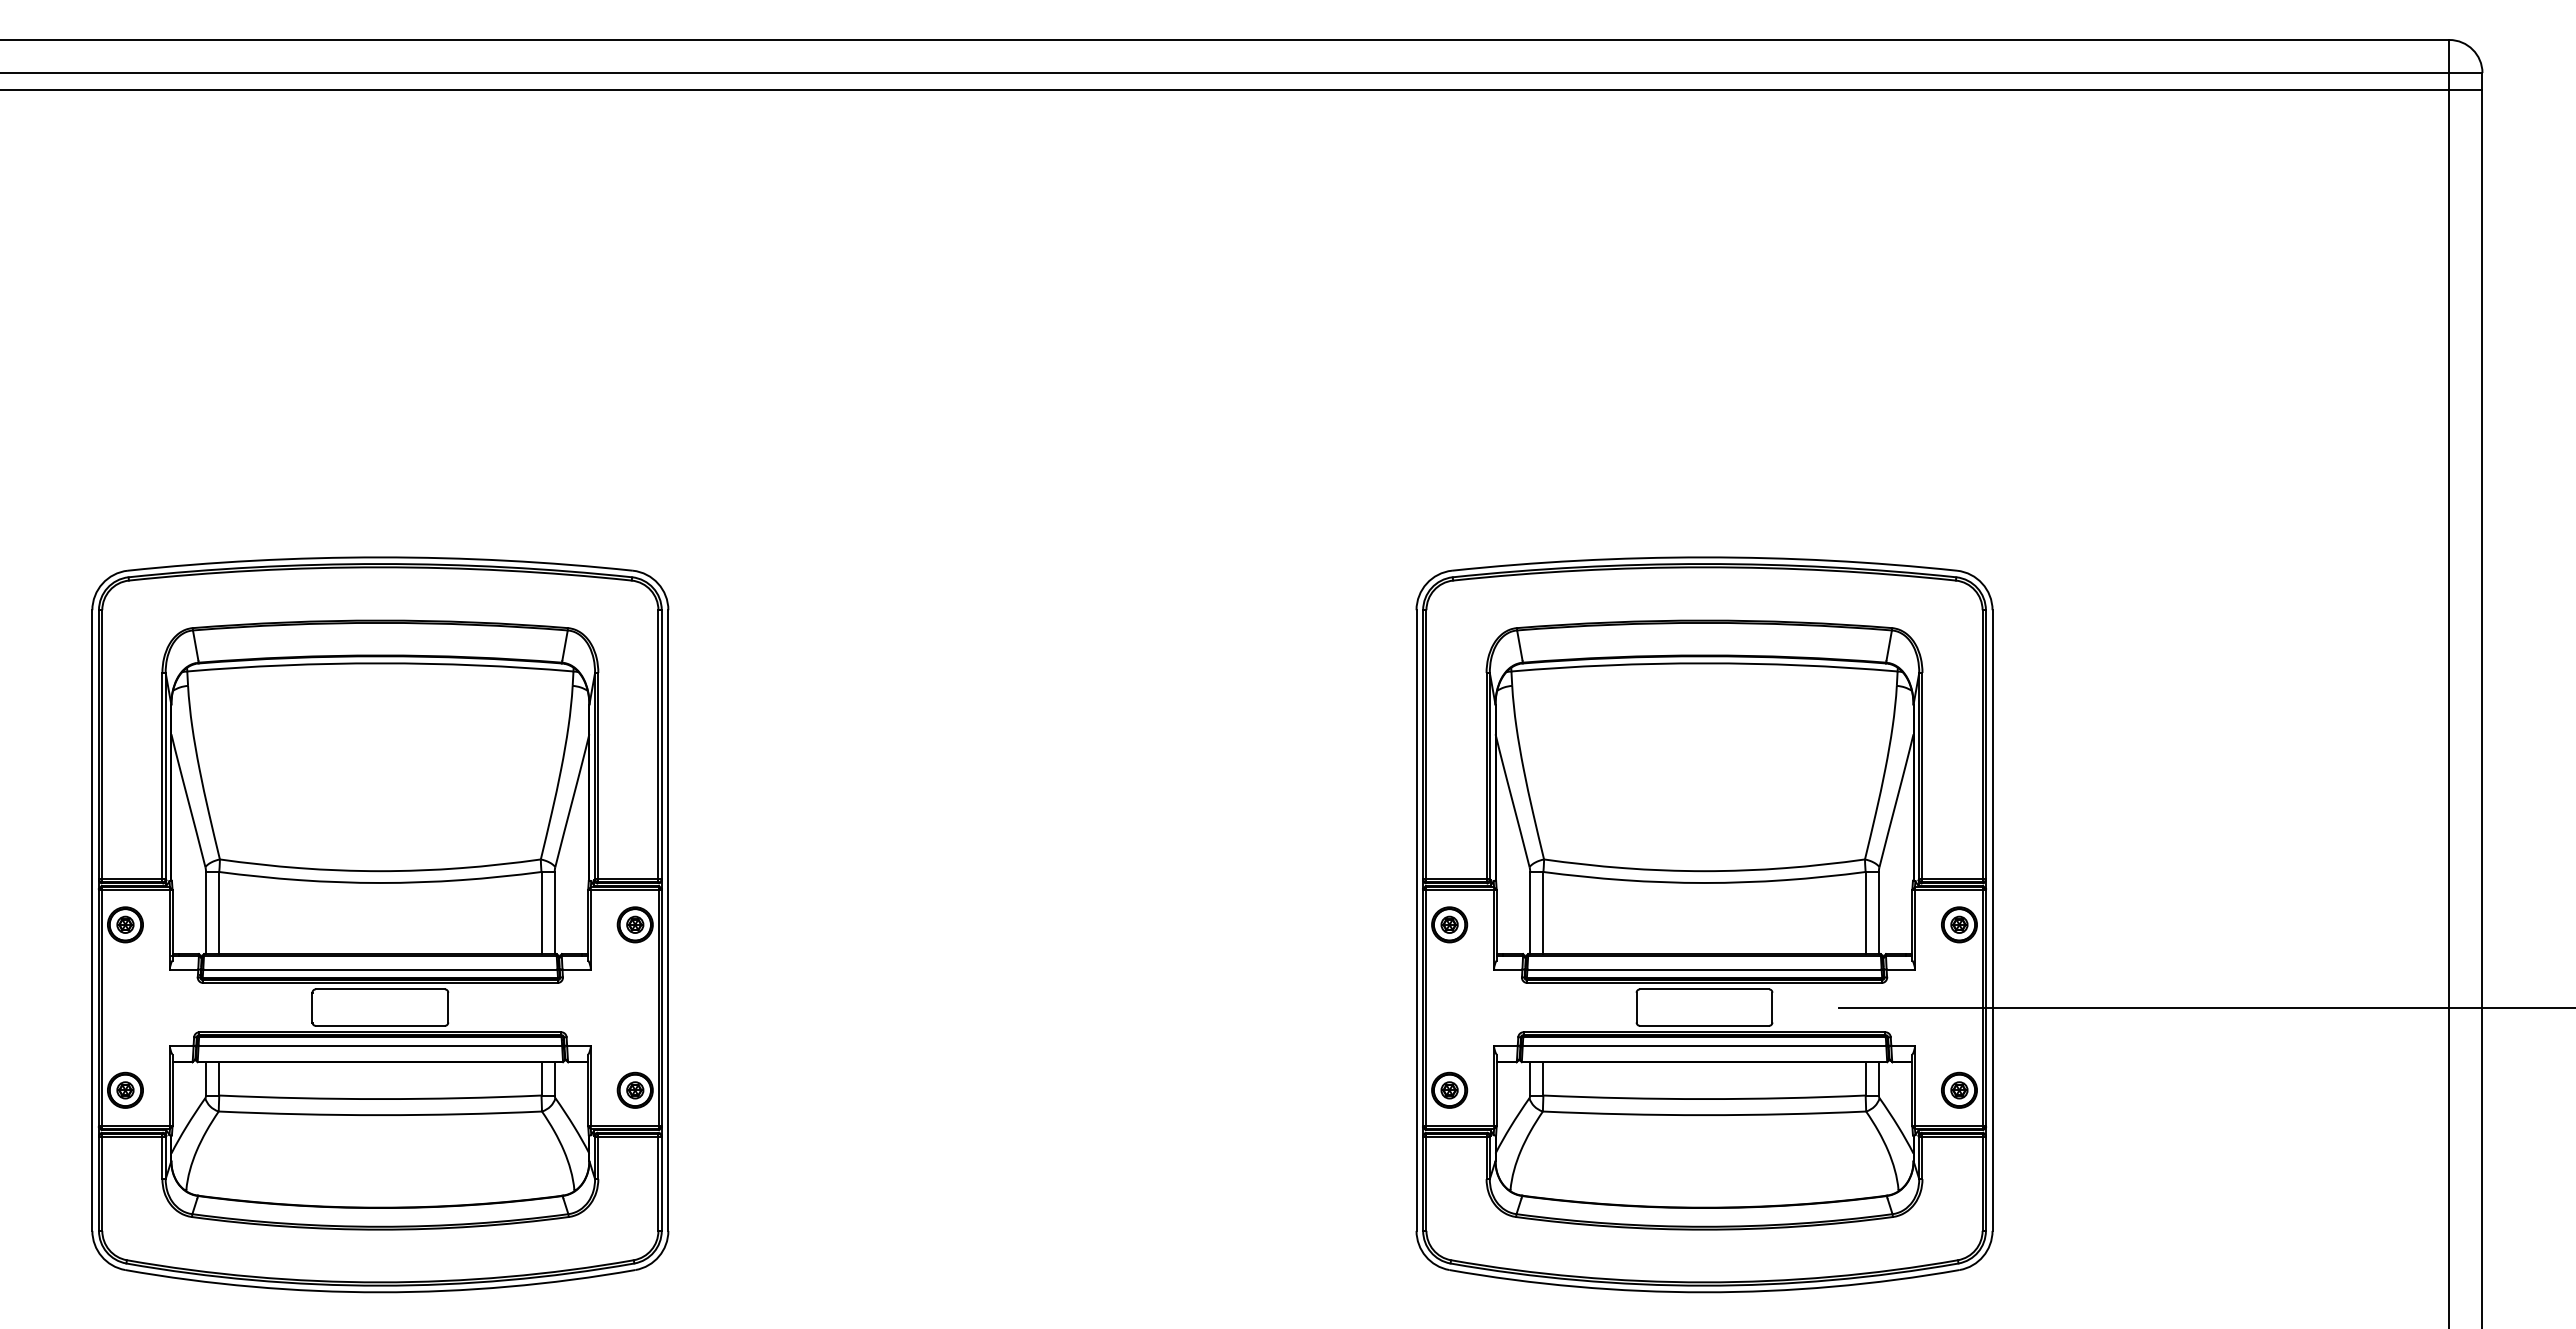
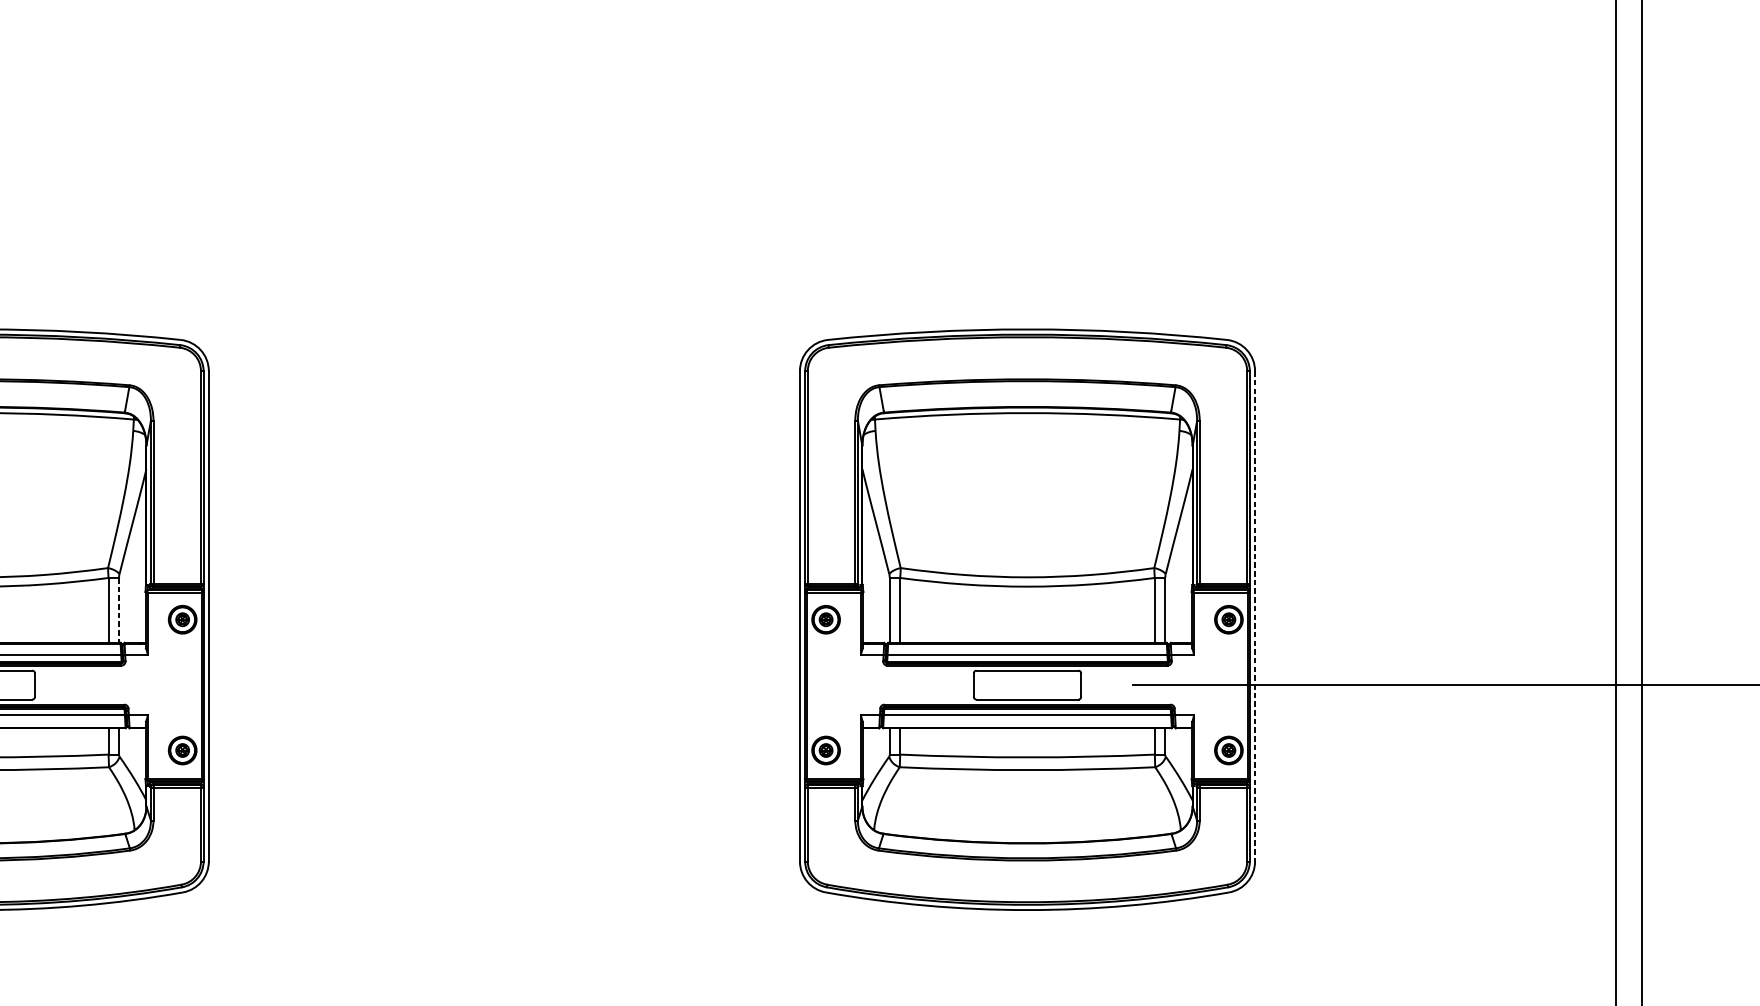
line: (554, 913) -> (118, 610), solid -> dashed
line: (1992, 921) -> (1255, 617), solid -> dashed

